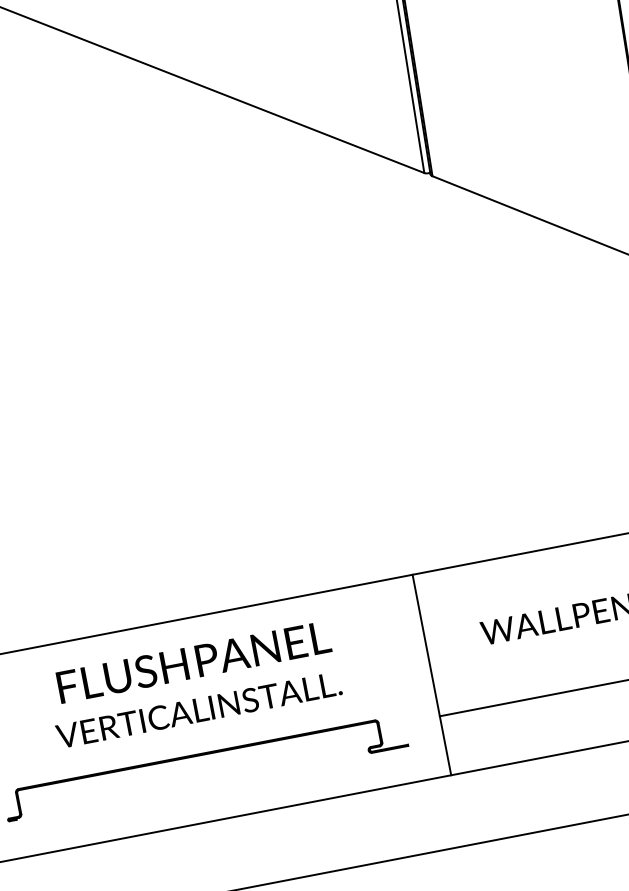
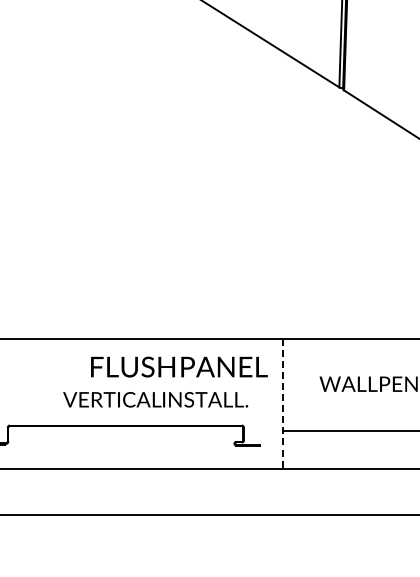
text: (194, 661) -> (179, 366), moved
line: (432, 675) -> (283, 404), solid -> dashed
text: (198, 709) -> (155, 399), moved

